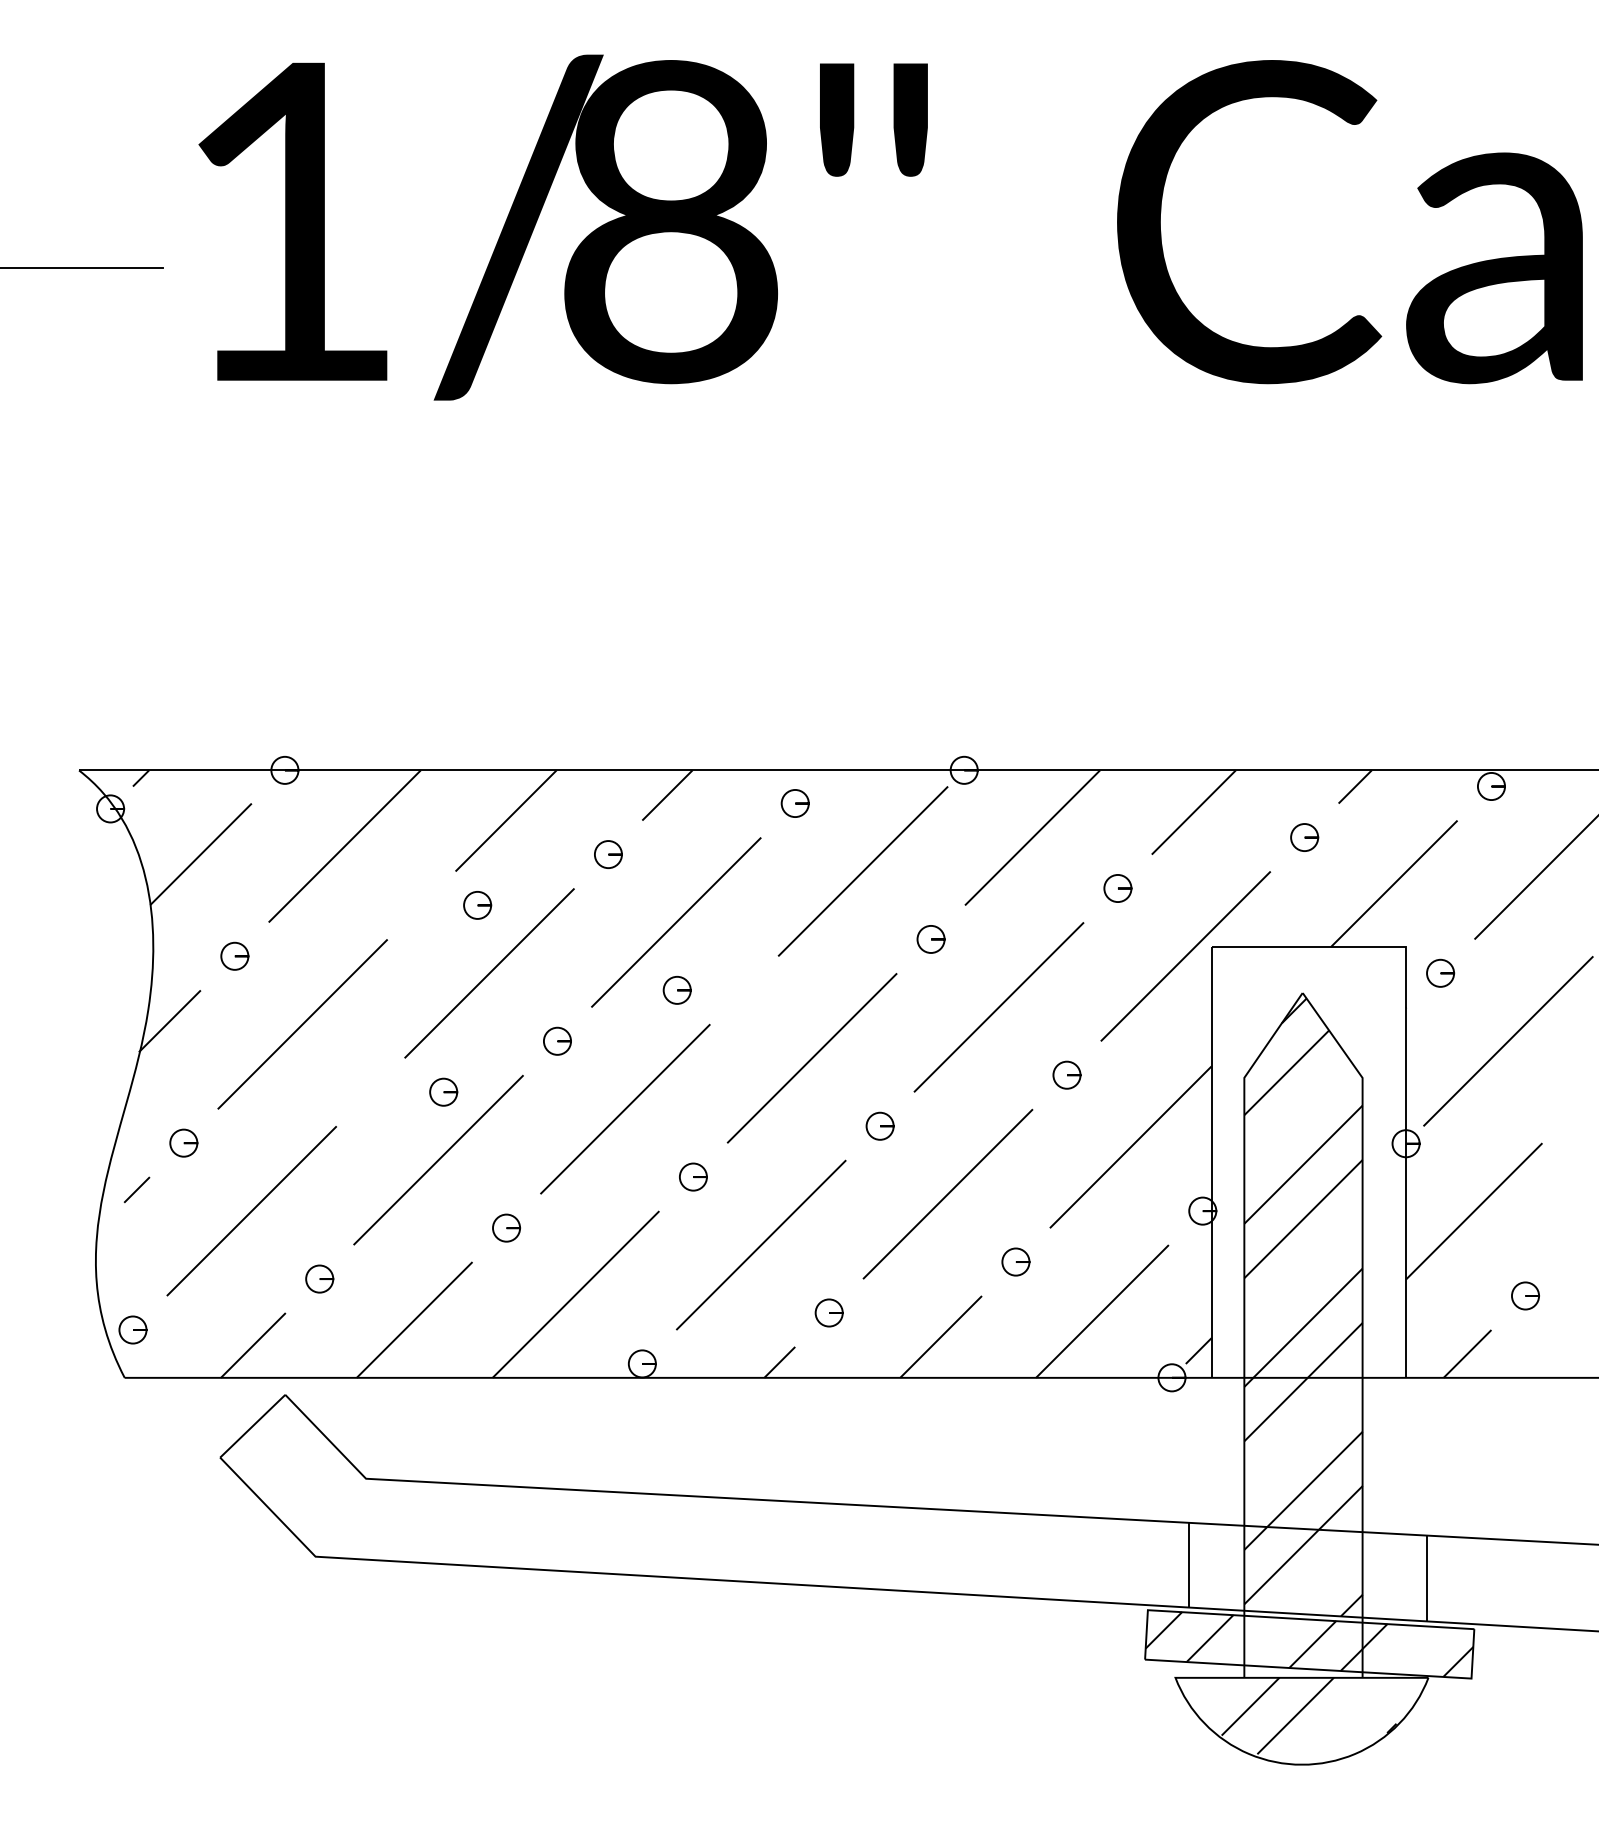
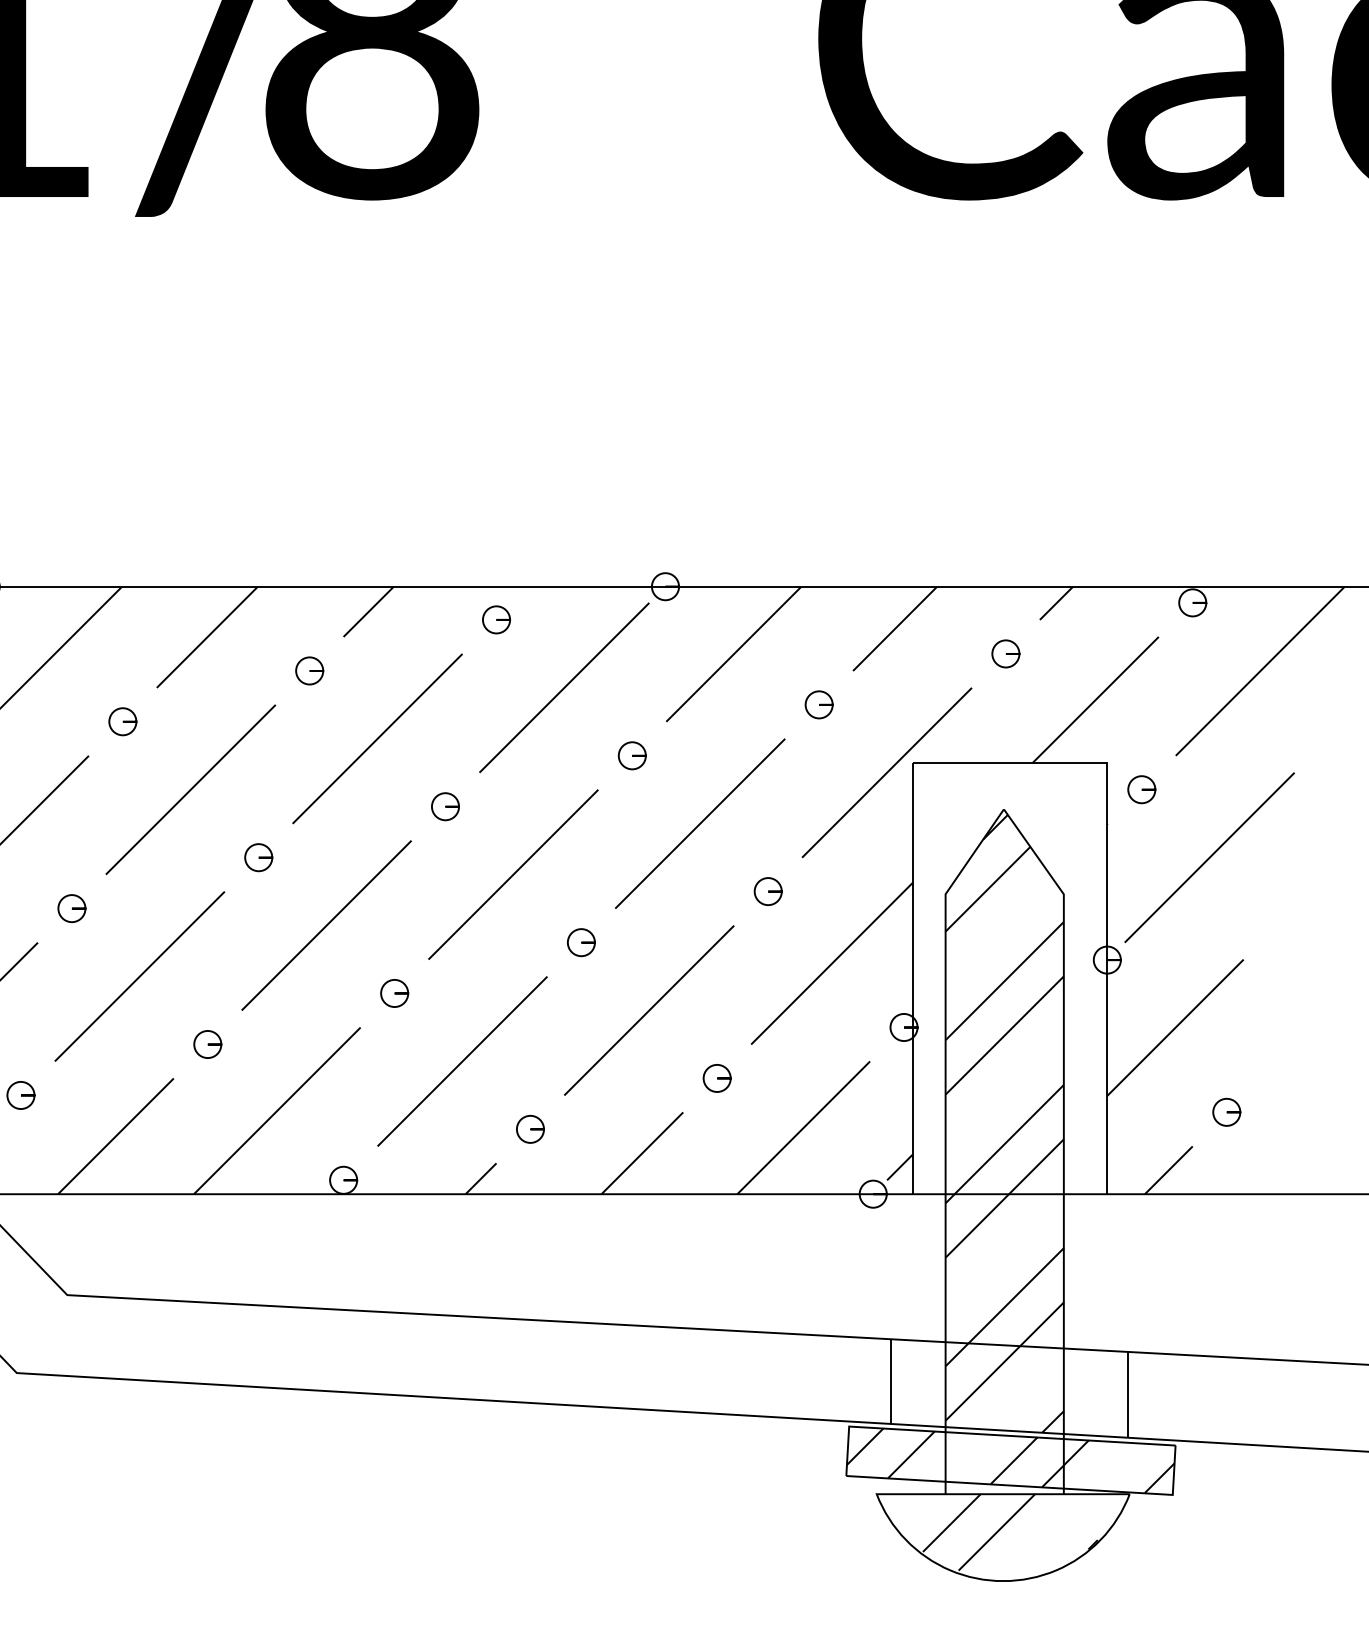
part: (477, 905) -> (122, 721), moved
part: (676, 989) -> (444, 805), moved
part: (443, 1091) -> (71, 907), moved

